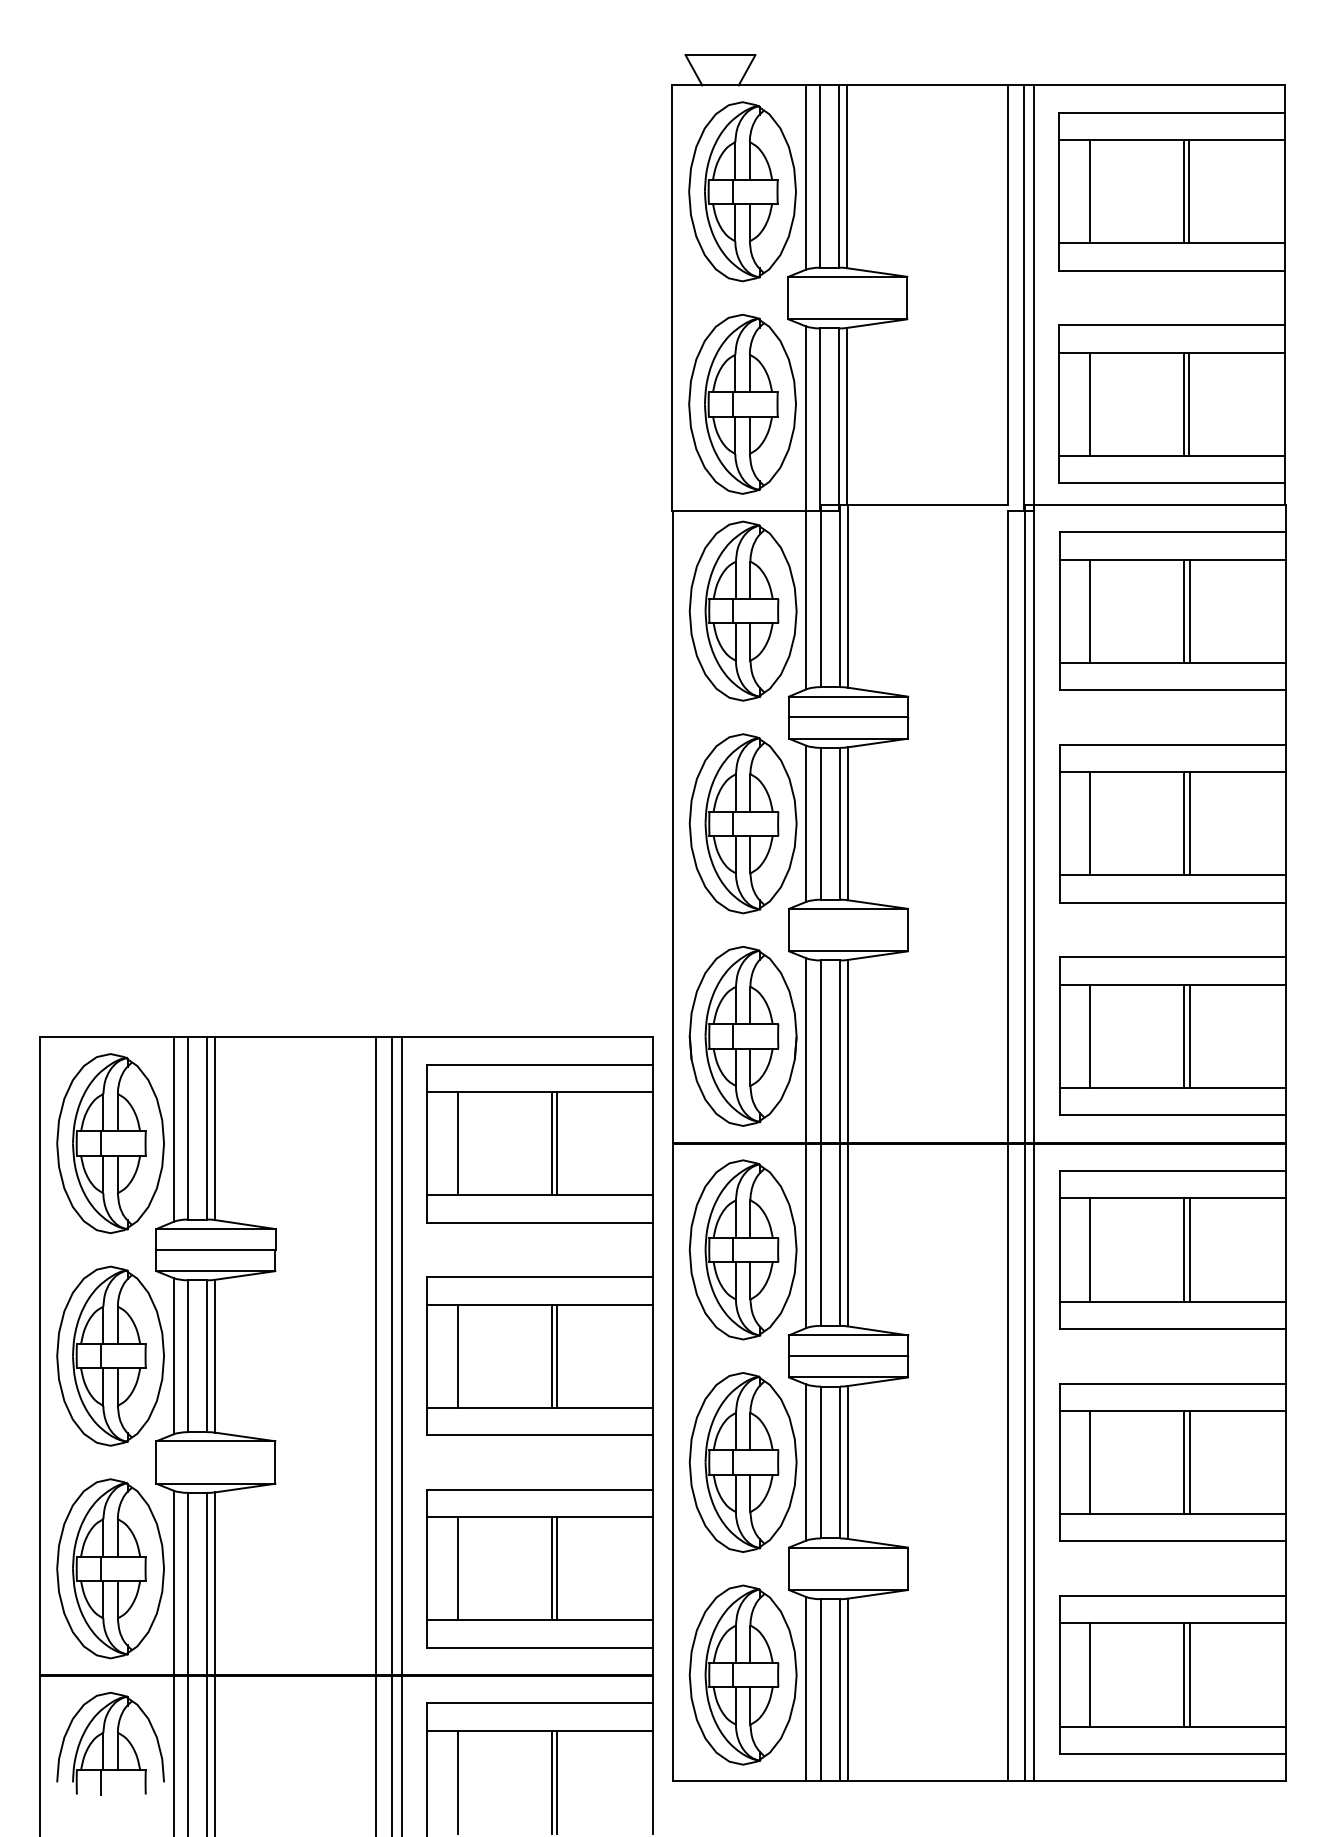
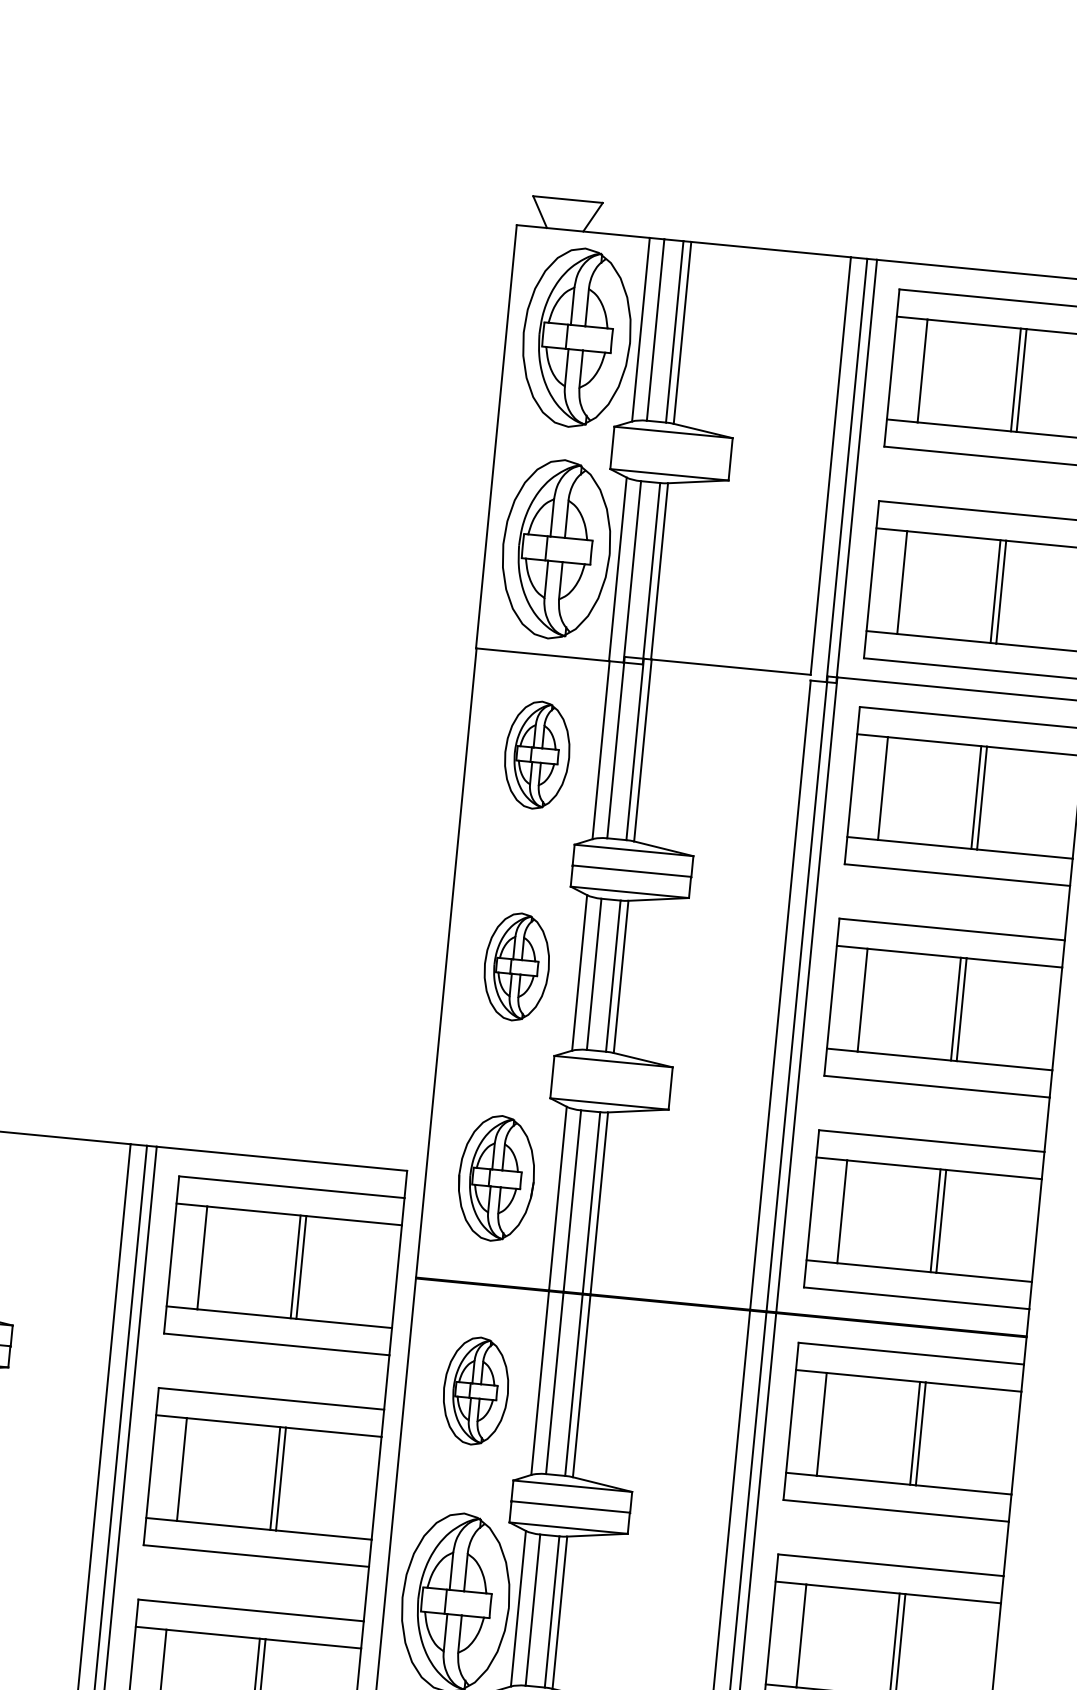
part: (742, 610) -> (536, 754), size x0.6
part: (742, 823) -> (516, 966), size x0.6
part: (742, 1035) -> (495, 1177), size x0.7
part: (742, 1249) -> (475, 1390), size x0.6

